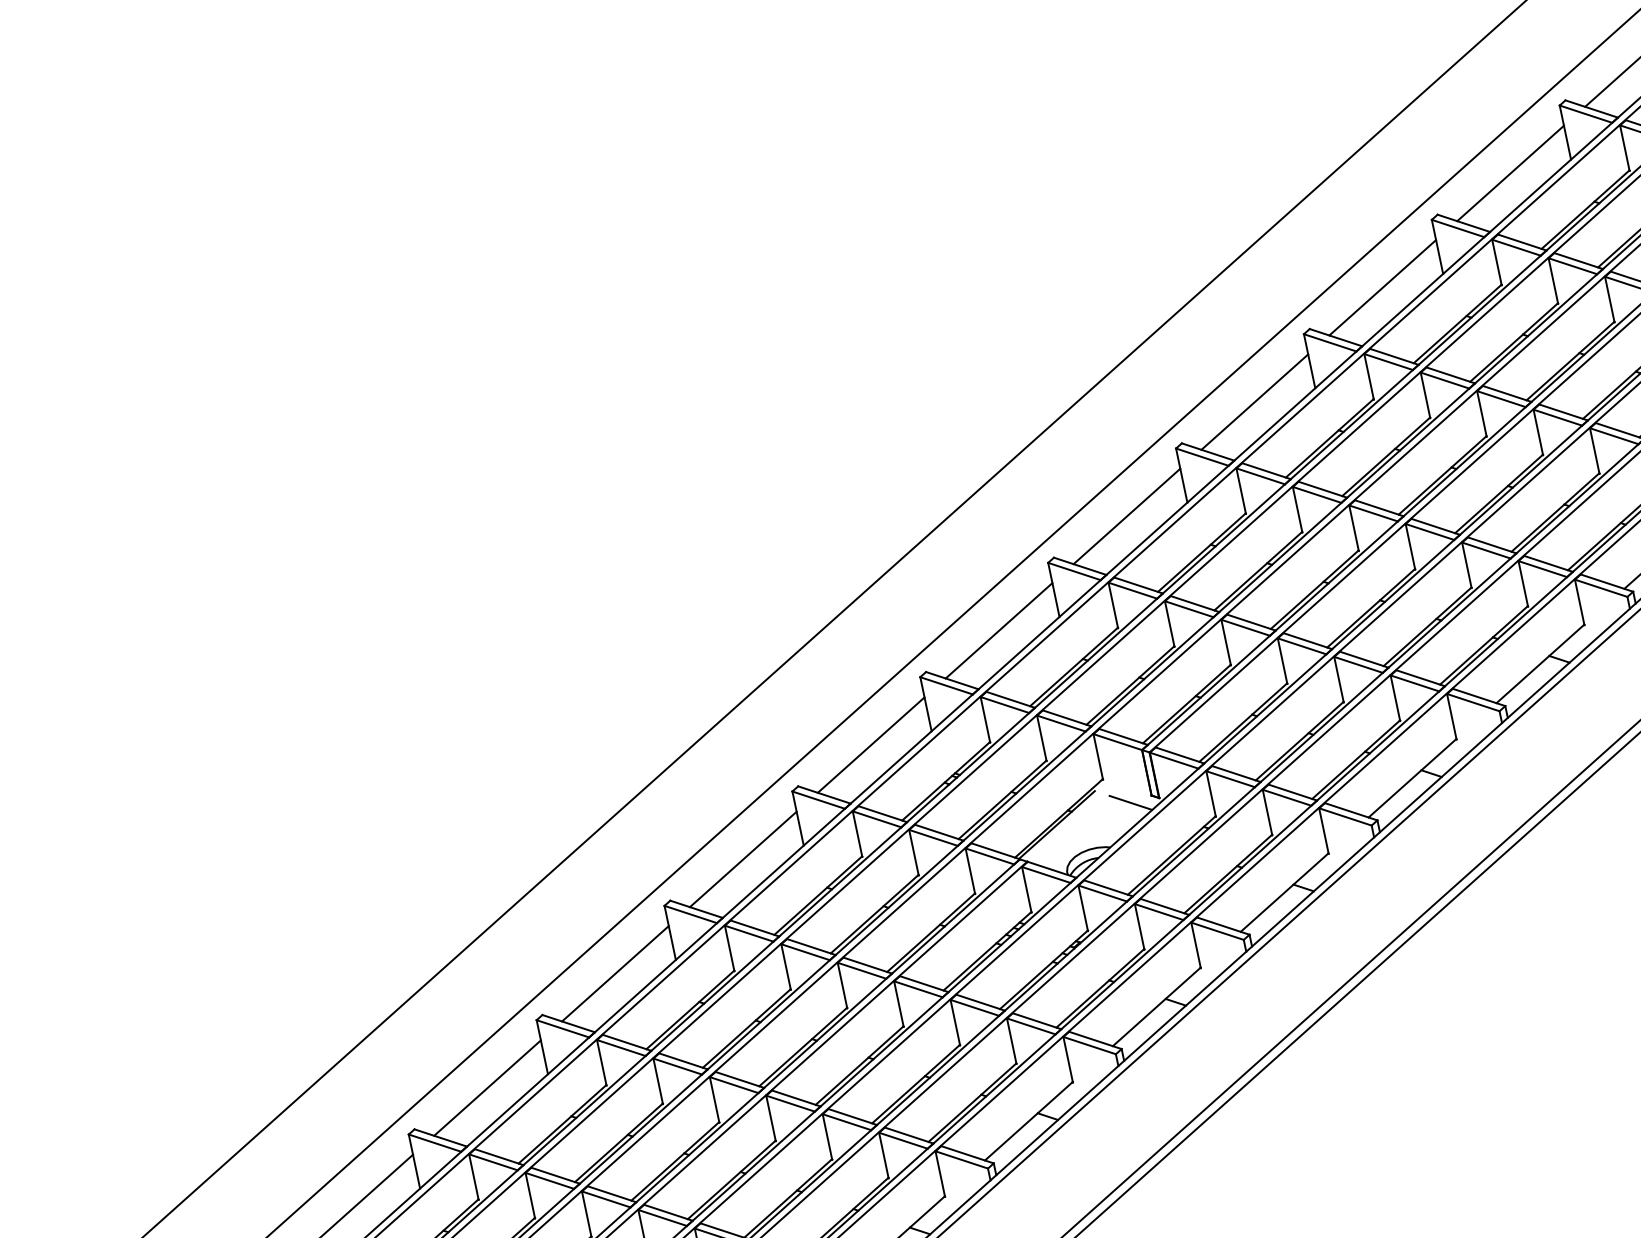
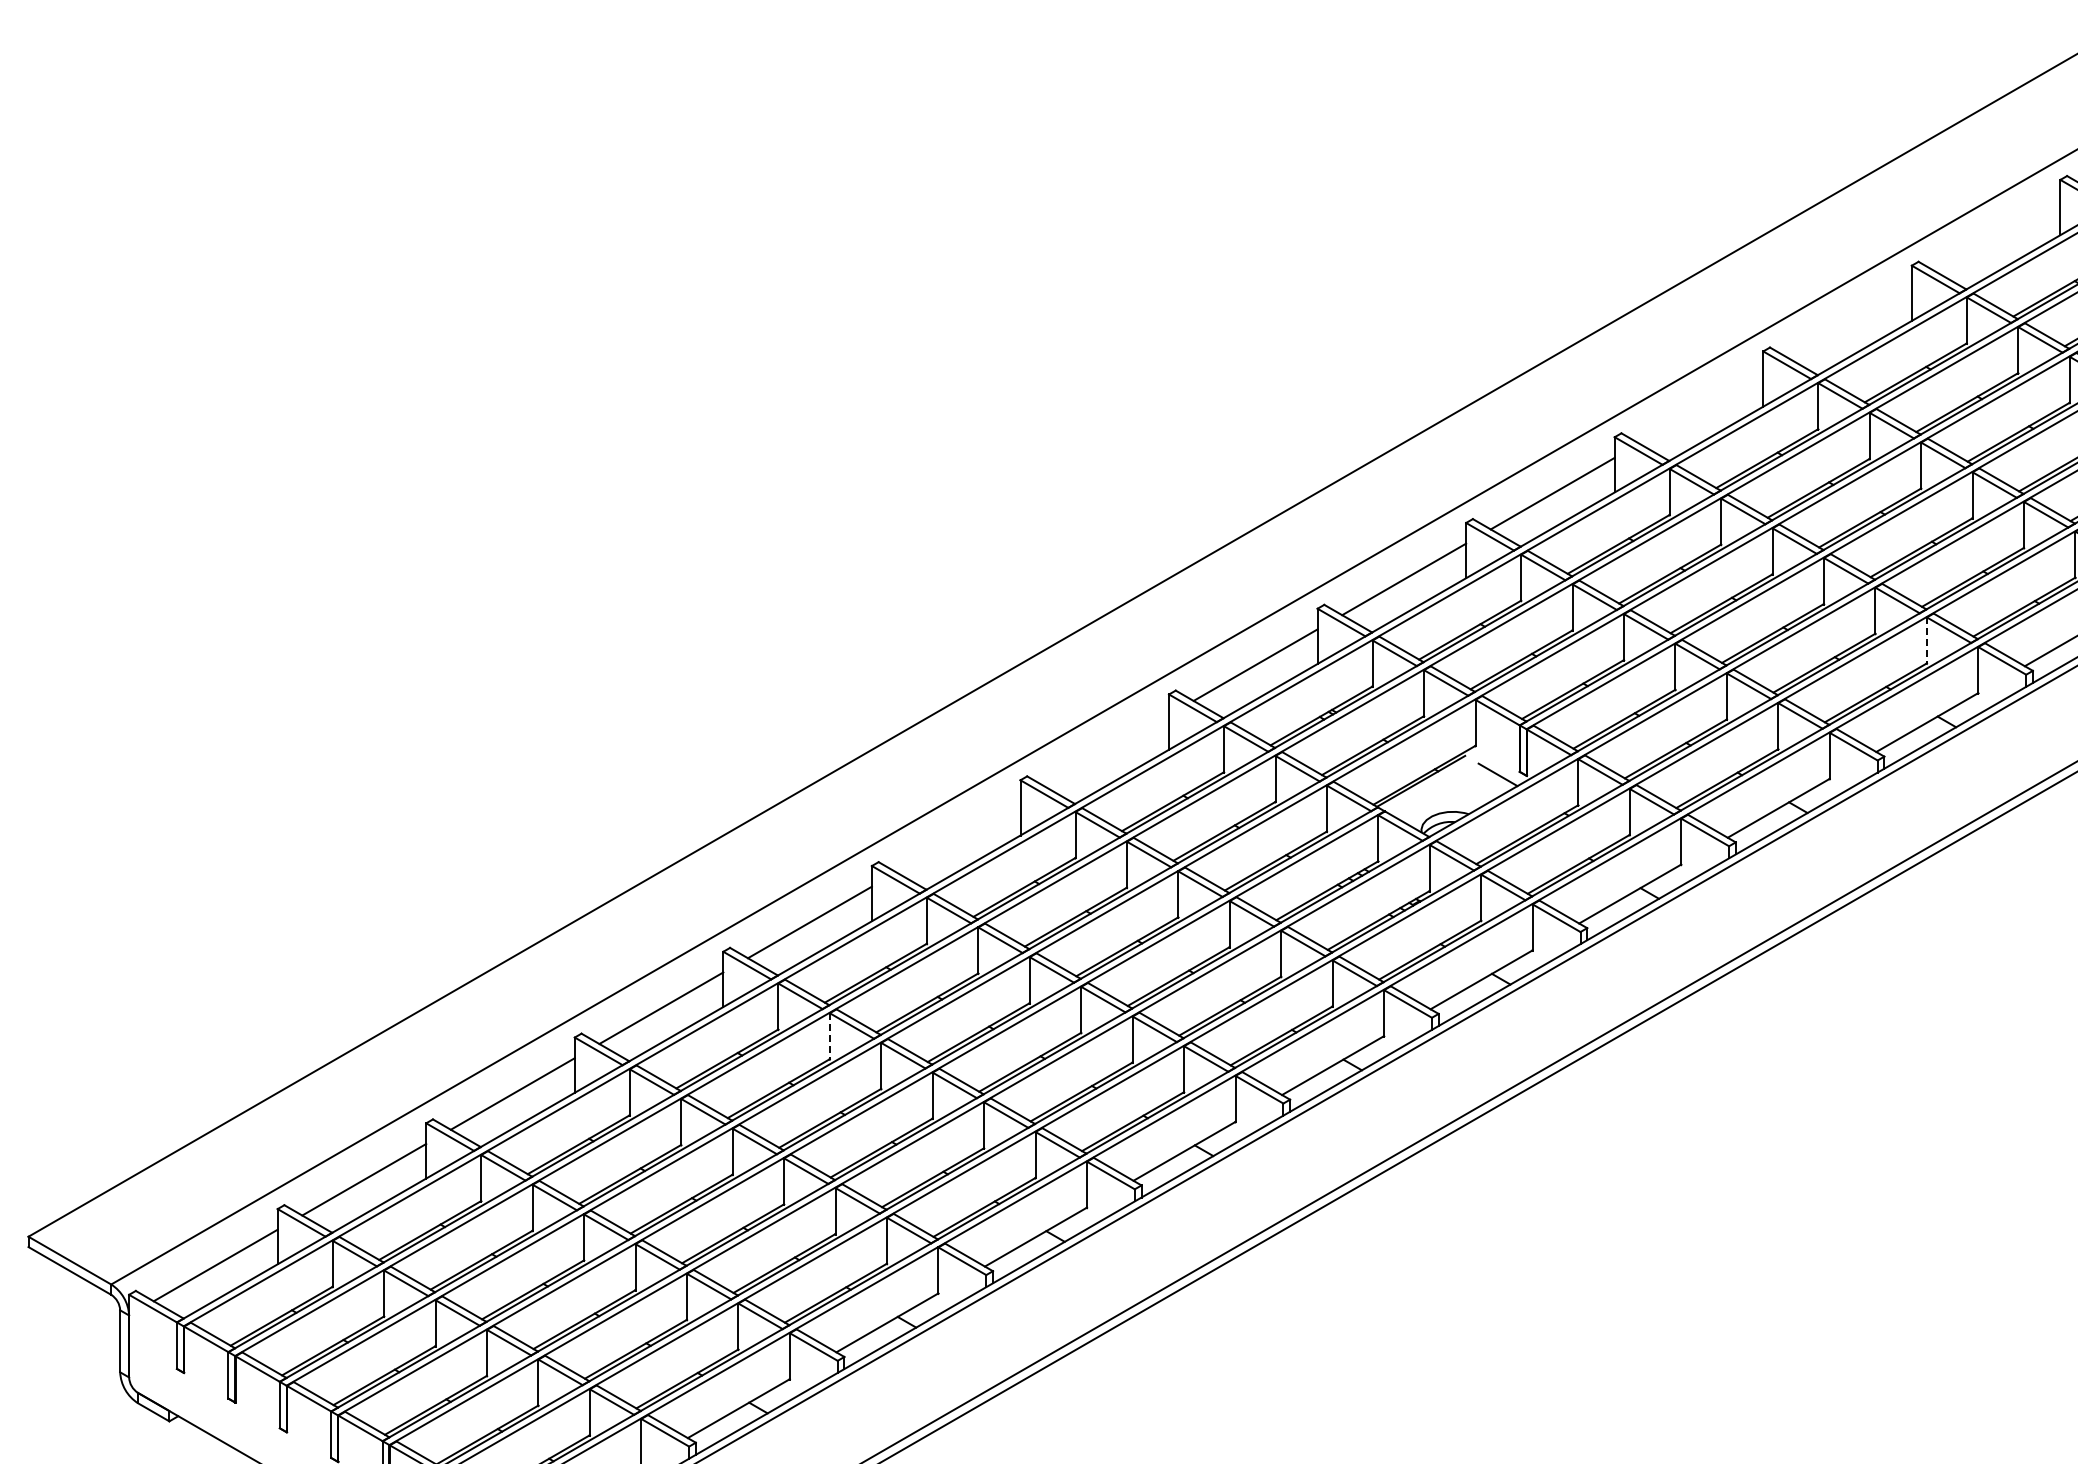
line: (1510, 173) -> (1998, 236), removed
line: (1382, 287) -> (1849, 321), removed
line: (1254, 401) -> (1701, 407), removed
line: (1523, 584) -> (1926, 641), solid -> dashed
line: (743, 858) -> (1107, 750), removed
line: (615, 973) -> (958, 836), removed
line: (530, 1195) -> (829, 1036), solid -> dashed

